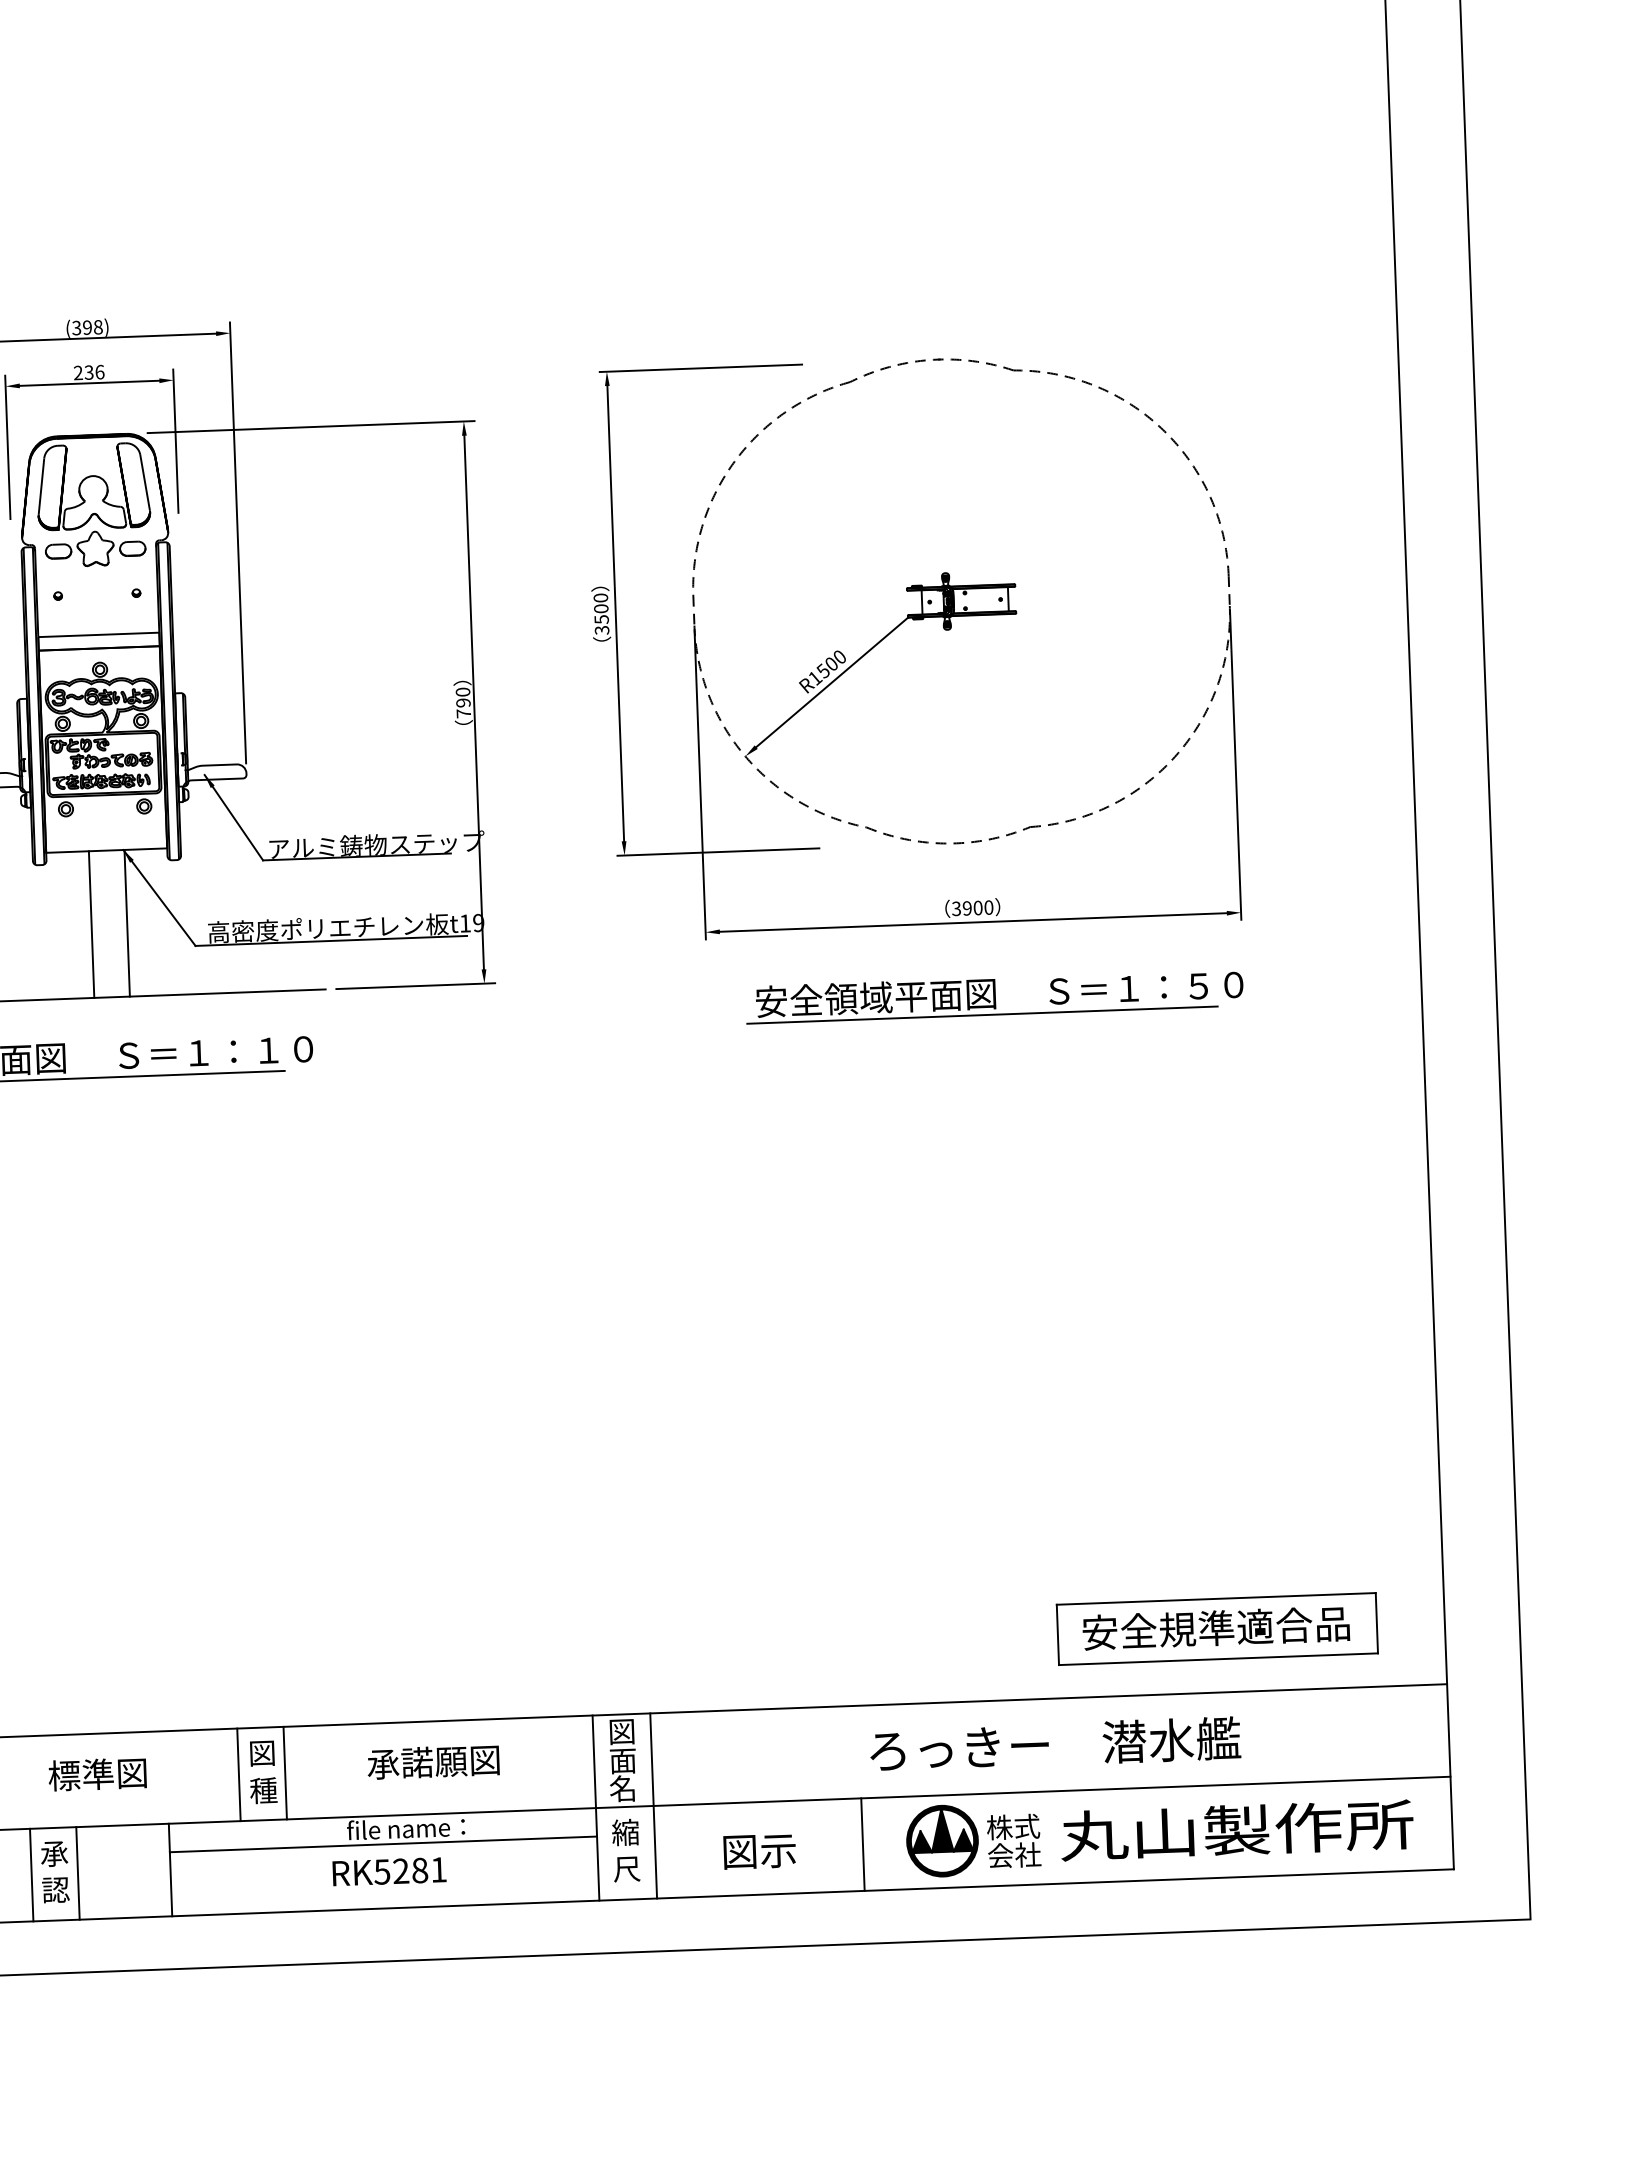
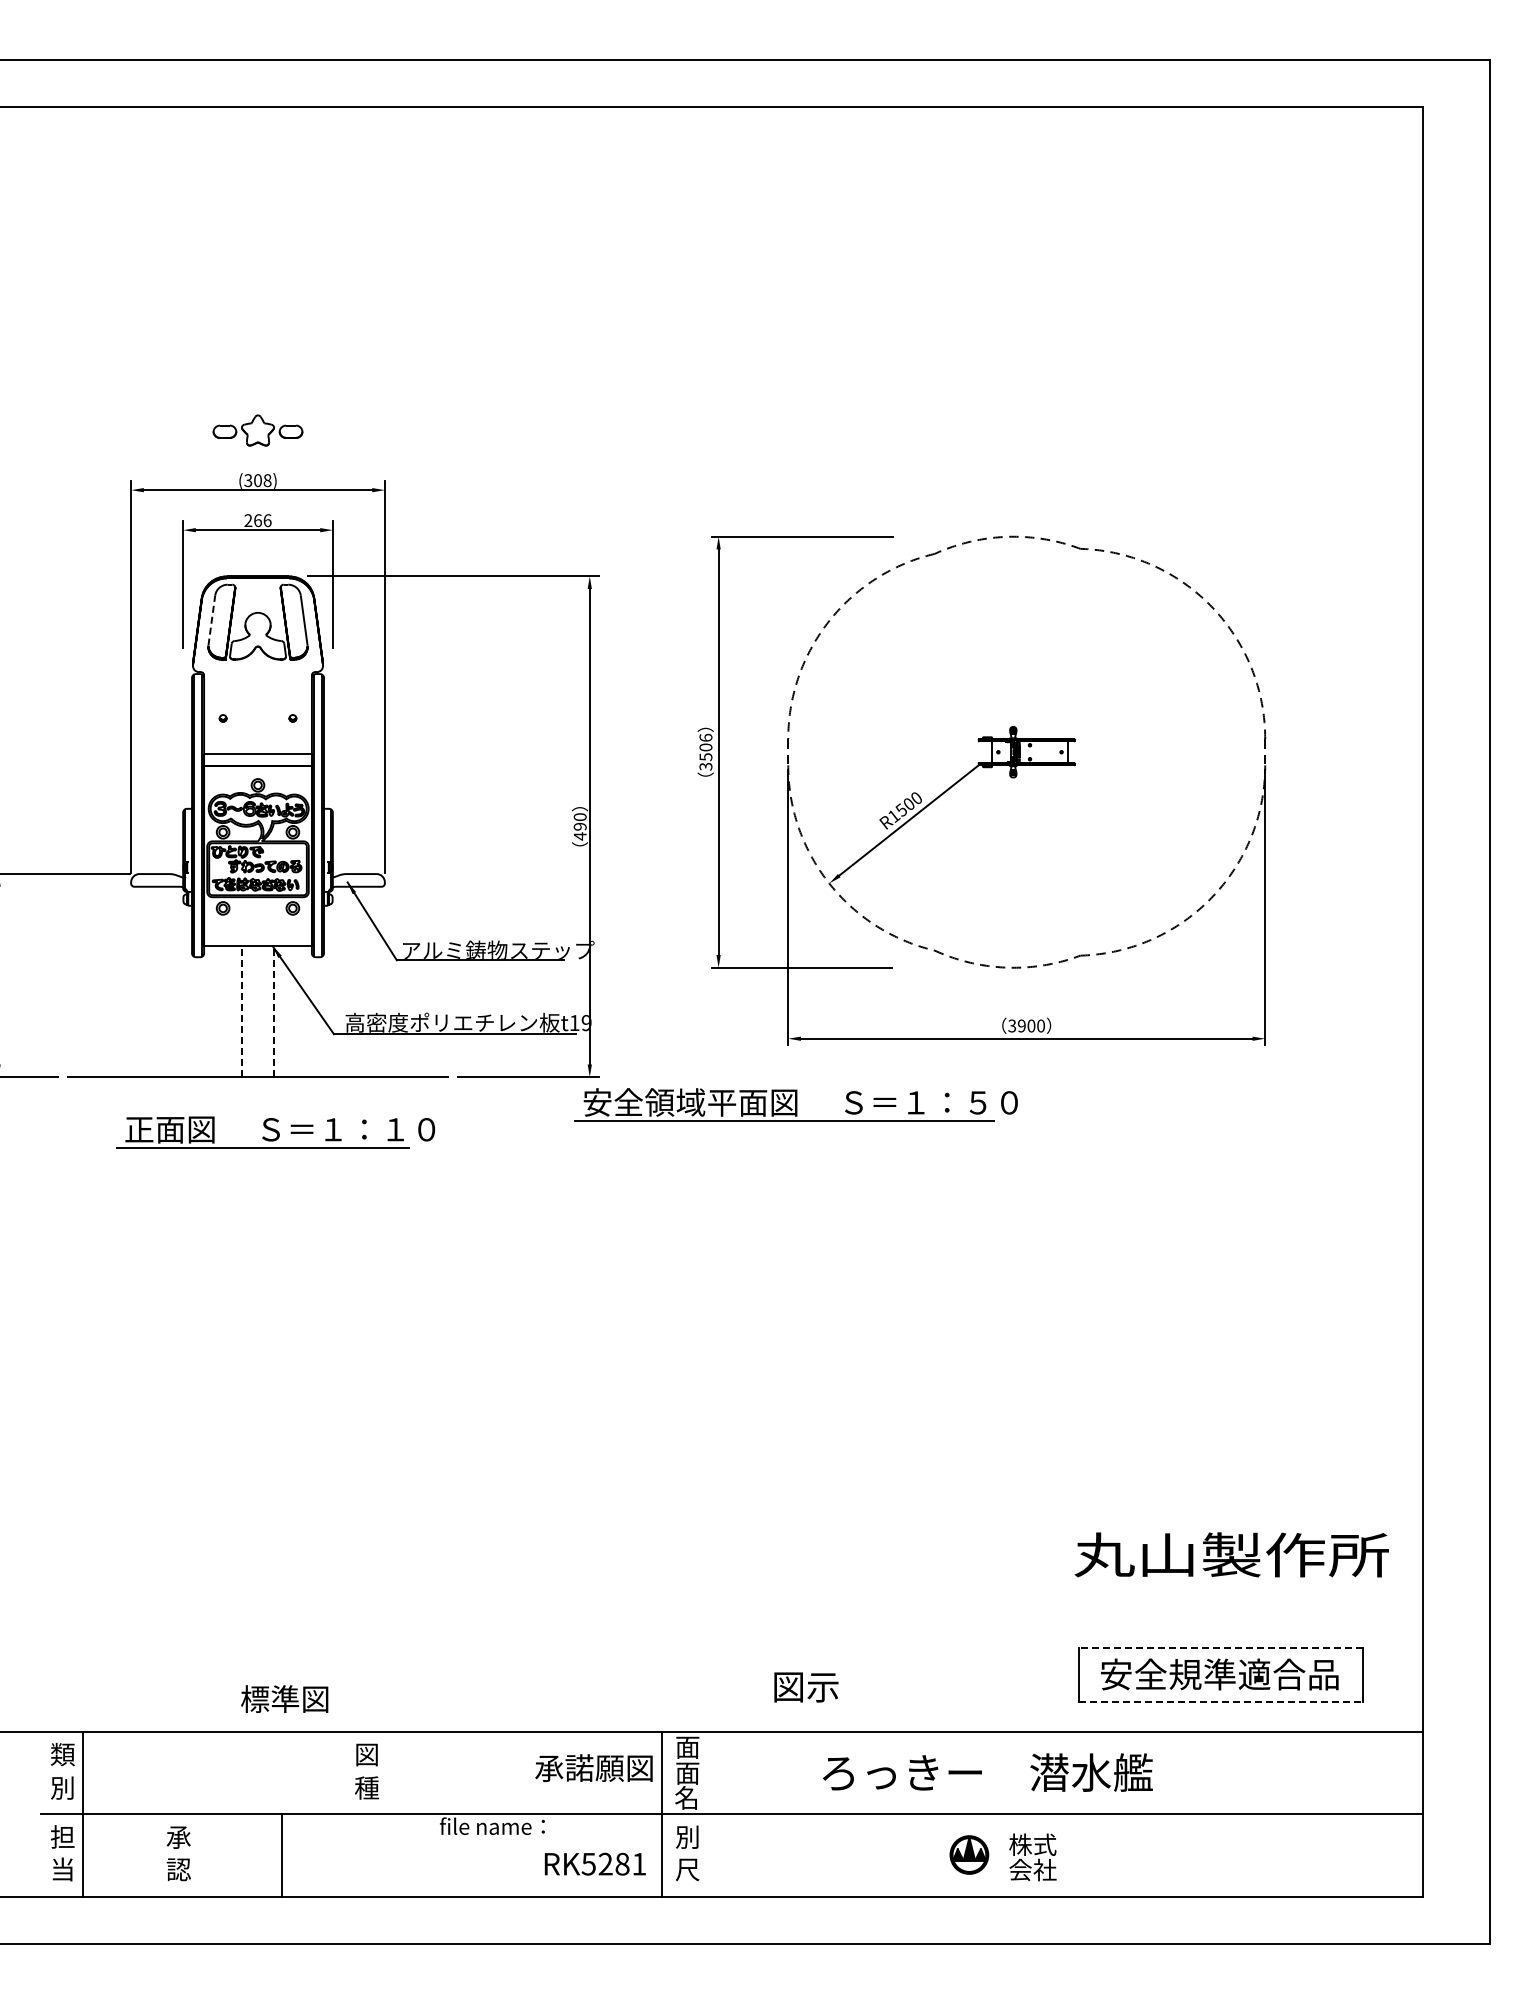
text: (86, 327) -> (257, 480), (398) -> (308)
text: (88, 372) -> (257, 520), 236 -> 266
line: (41, 486) -> (211, 620), solid -> dashed
part: (95, 548) -> (257, 430), moved
text: (600, 597) -> (705, 737), 3500 -> 3506
text: (464, 713) -> (580, 836), 790 -> 490
line: (126, 922) -> (273, 1011), solid -> dashed
line: (91, 924) -> (242, 1011), solid -> dashed
part: (993, 995) -> (795, 1104), moved
line: (1215, 1598) -> (1220, 1648), solid -> dashed
line: (1219, 1659) -> (1221, 1702), solid -> dashed
text: (621, 1732) -> (687, 1747), 図 -> 面
text: (1054, 1744) -> (987, 1772), moved
text: (432, 1761) -> (593, 1767), moved
line: (284, 1772) -> (386, 1772), removed
text: (97, 1773) -> (284, 1698), moved
line: (238, 1774) -> (345, 1772), removed
line: (653, 1805) -> (713, 1813), removed
text: (1236, 1829) -> (1231, 1554), moved
text: (625, 1831) -> (687, 1836), 縮 -> 別
part: (942, 1840) -> (969, 1854), size x0.6
line: (383, 1844) -> (471, 1839), removed
line: (863, 1844) -> (898, 1855), removed
text: (759, 1851) -> (806, 1687), moved
text: (388, 1870) -> (594, 1863), moved
line: (78, 1873) -> (199, 1855), removed
line: (31, 1875) -> (157, 1855), removed

